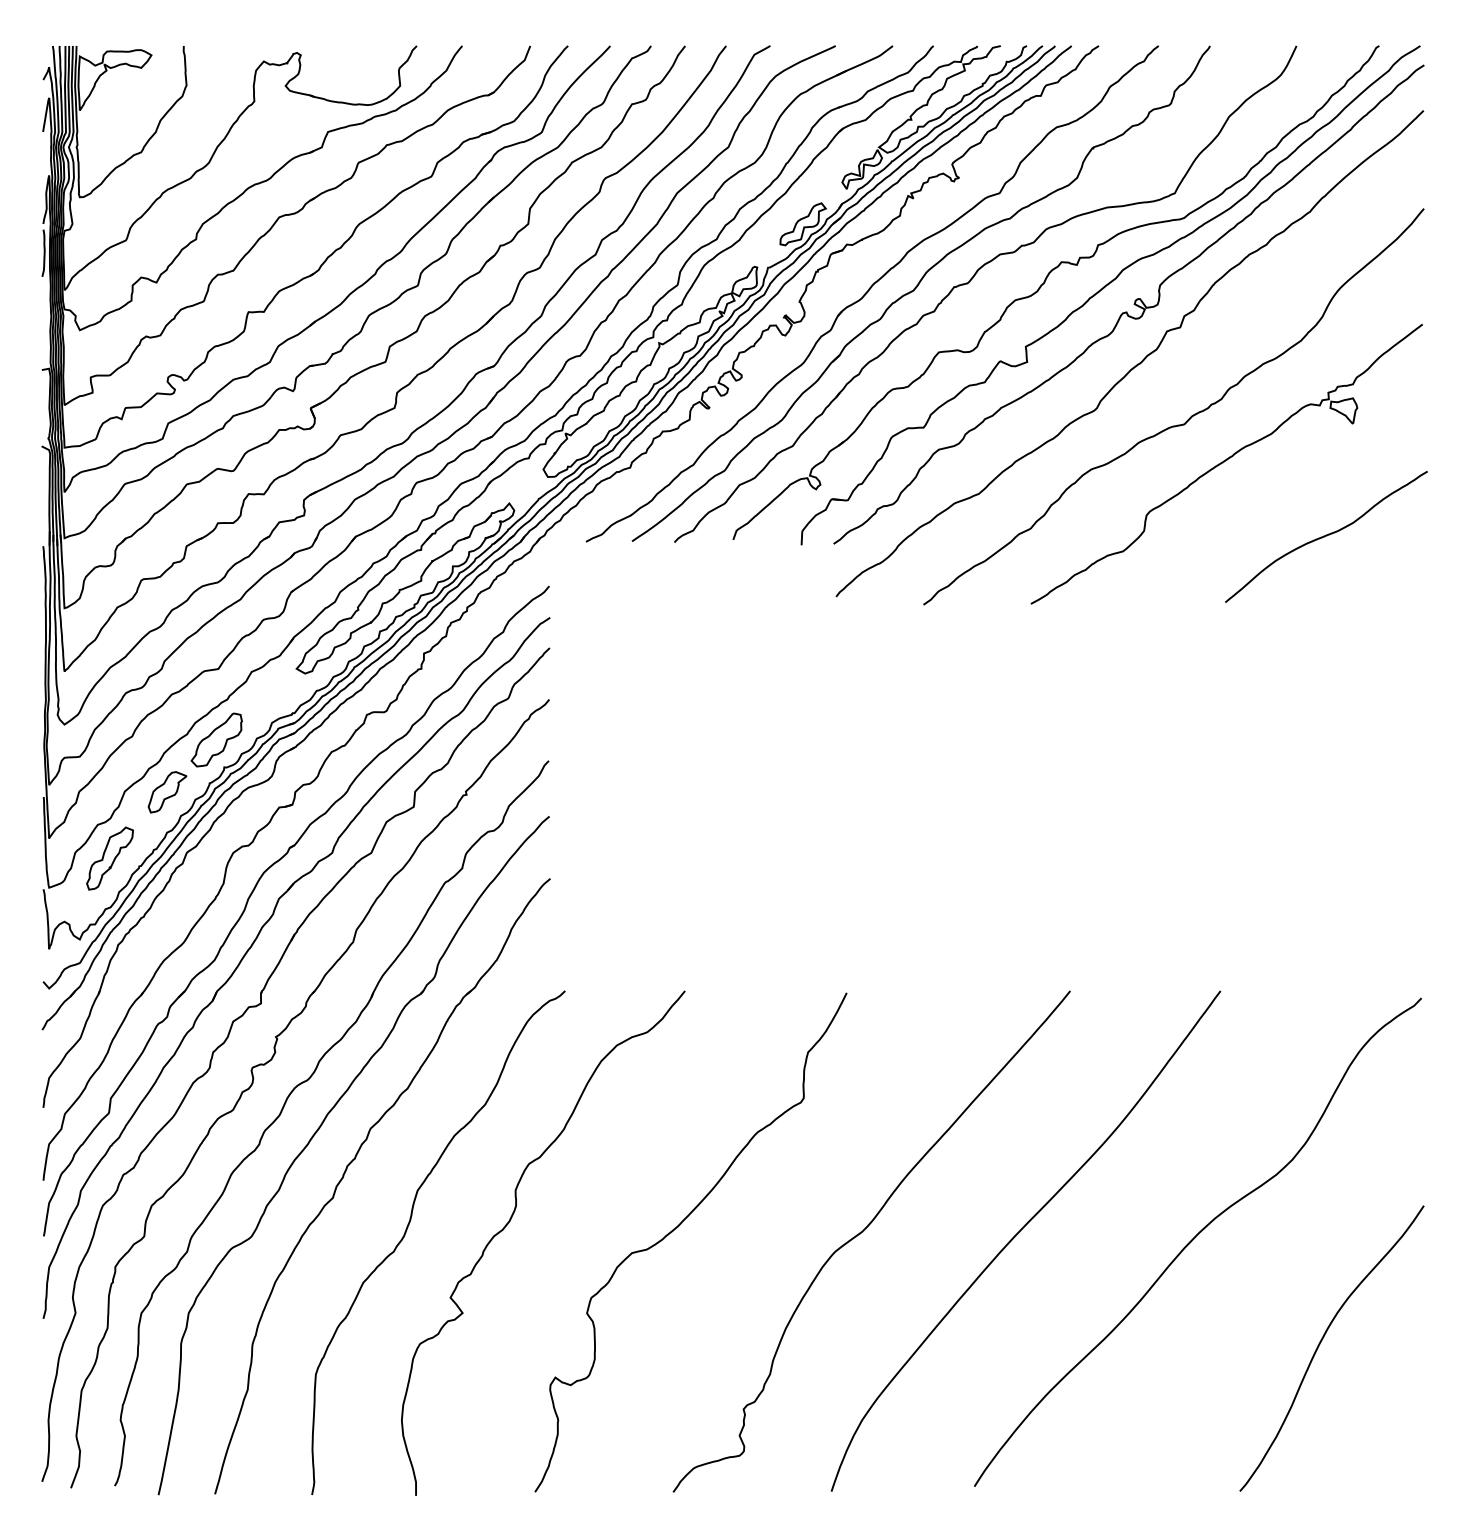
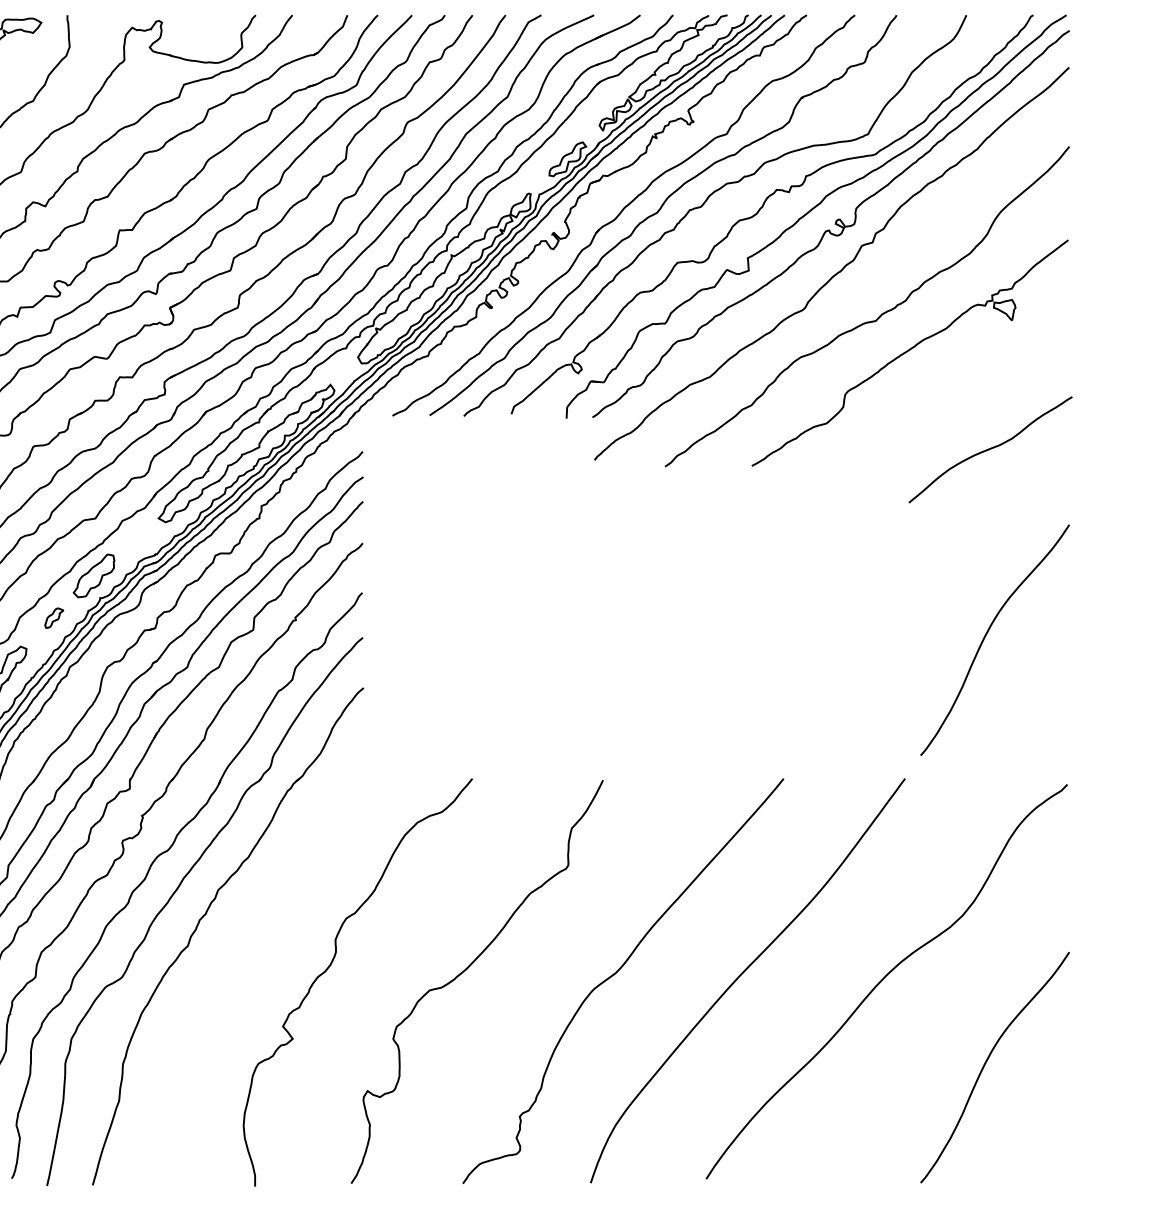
curve: (1326, 536) -> (990, 449), moved
part: (167, 792) -> (54, 618), size x0.6
curve: (1321, 813) -> (986, 635), added
curve: (407, 1230) -> (248, 972), removed

